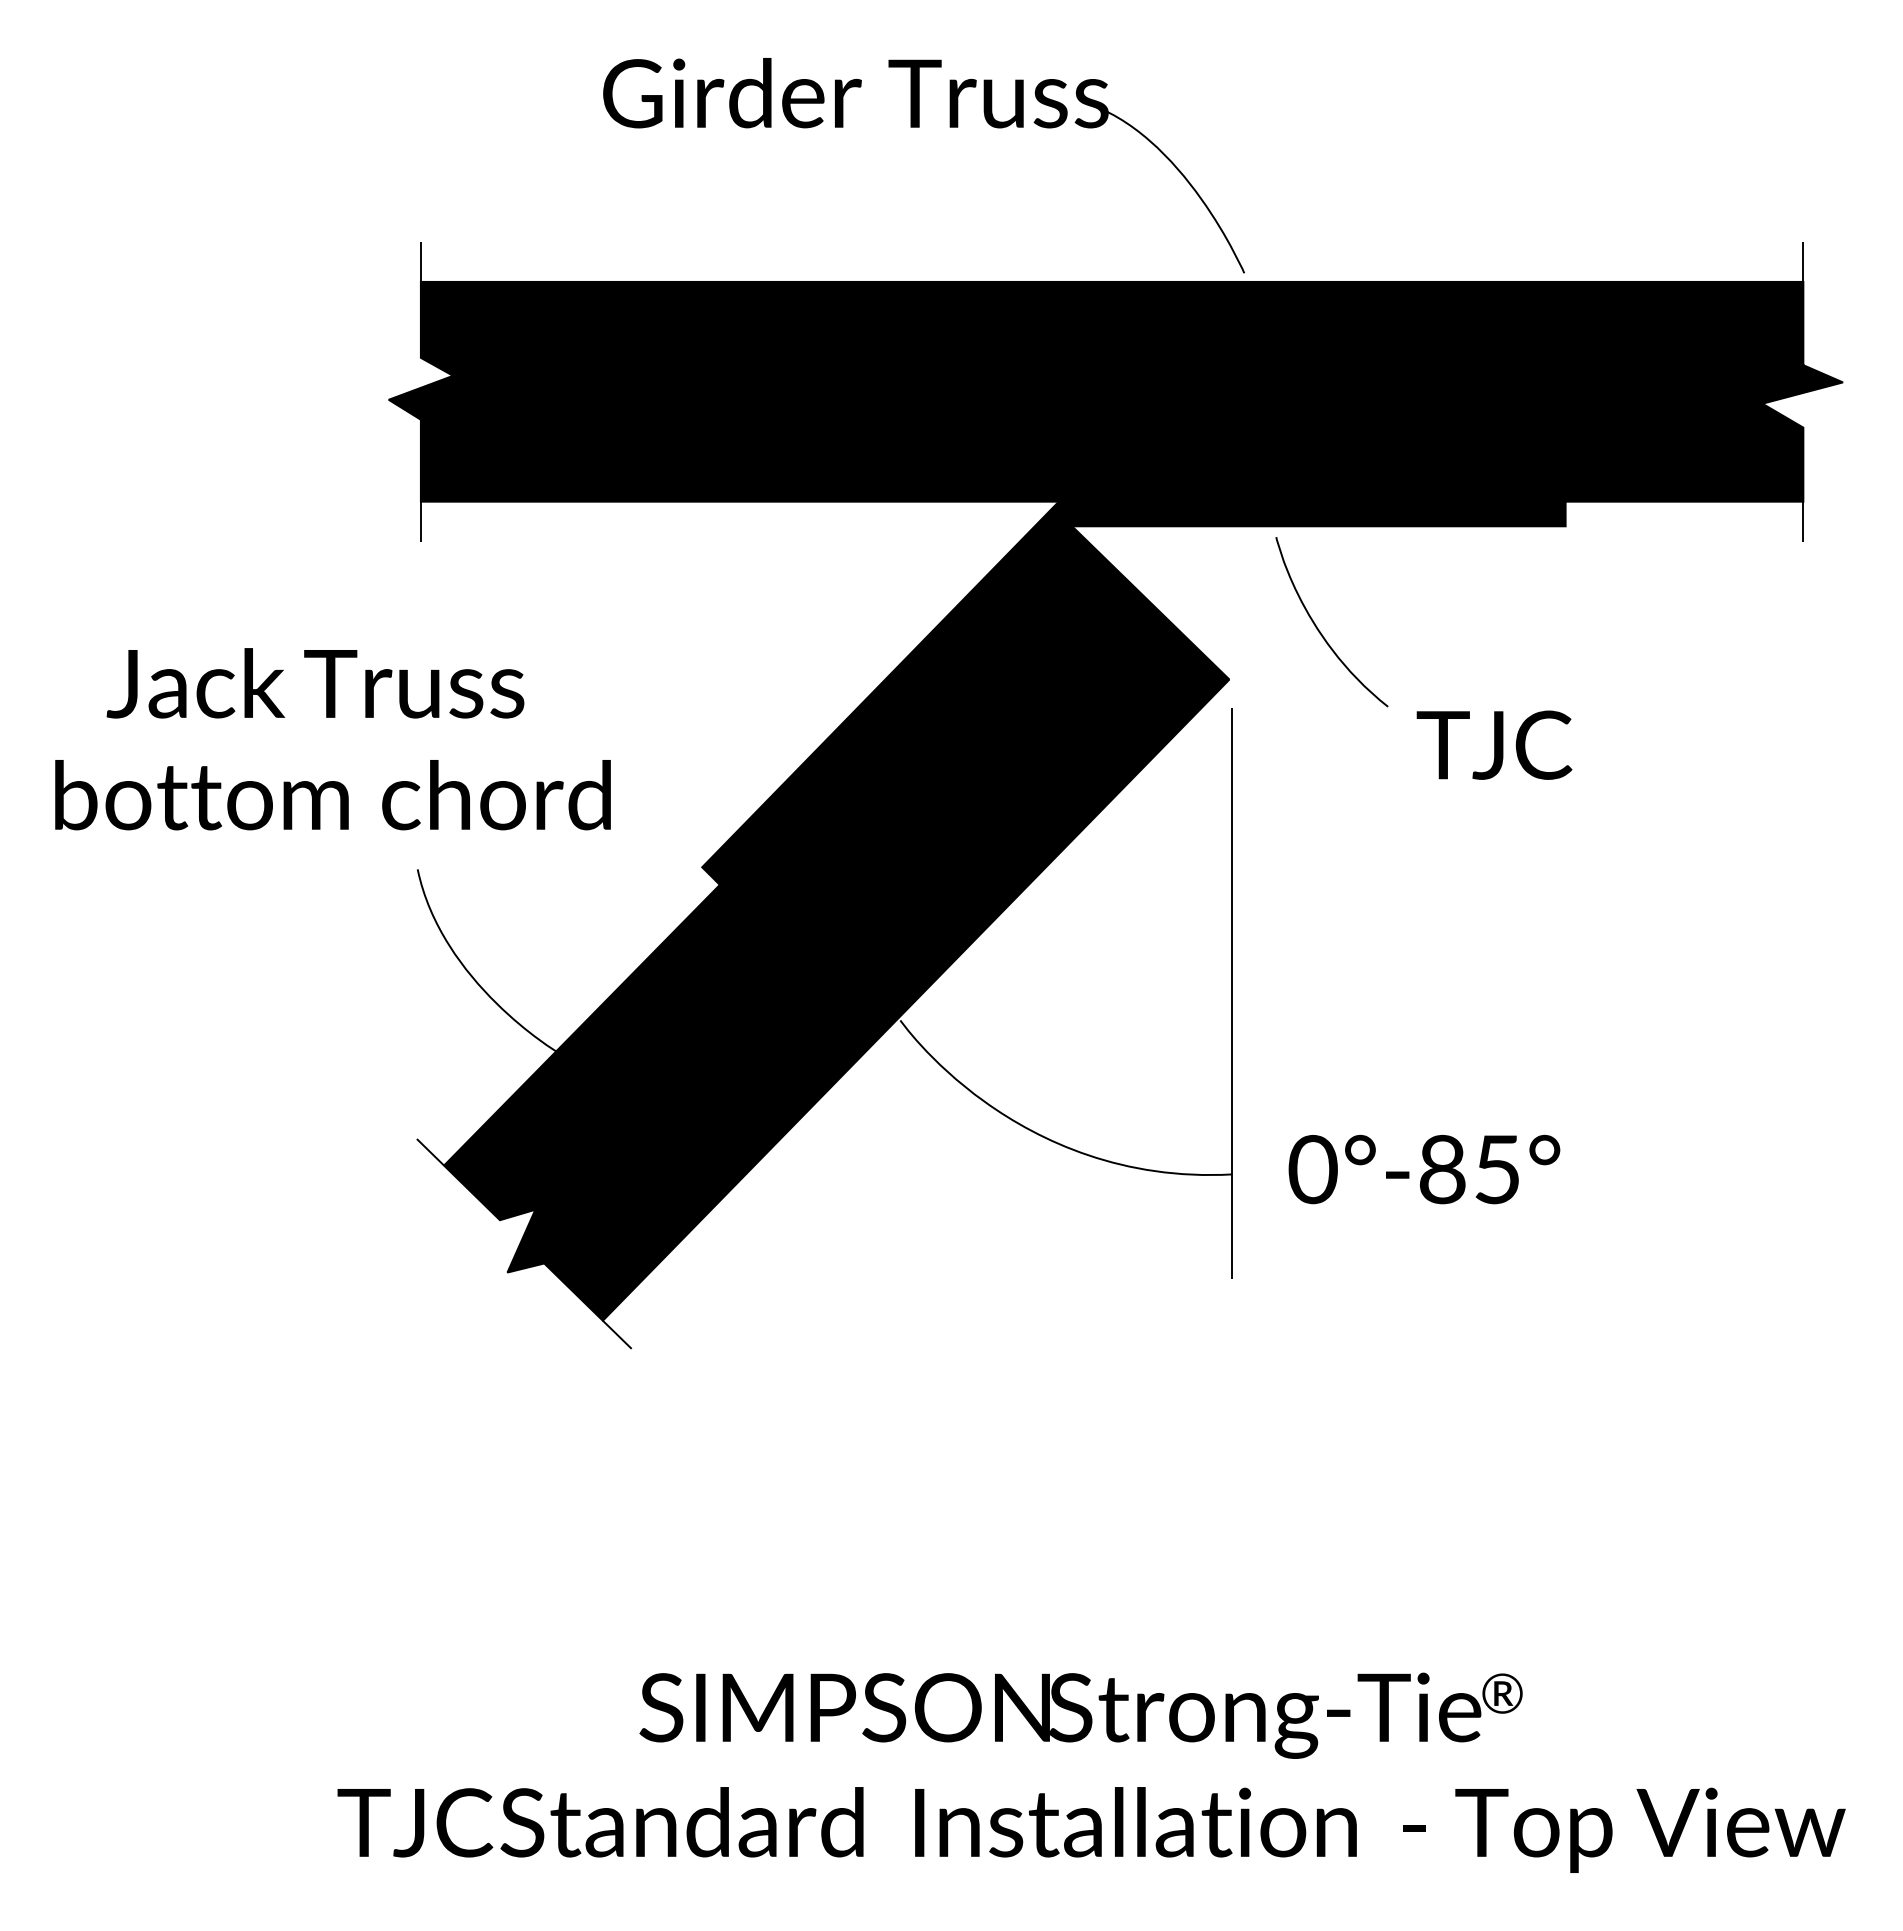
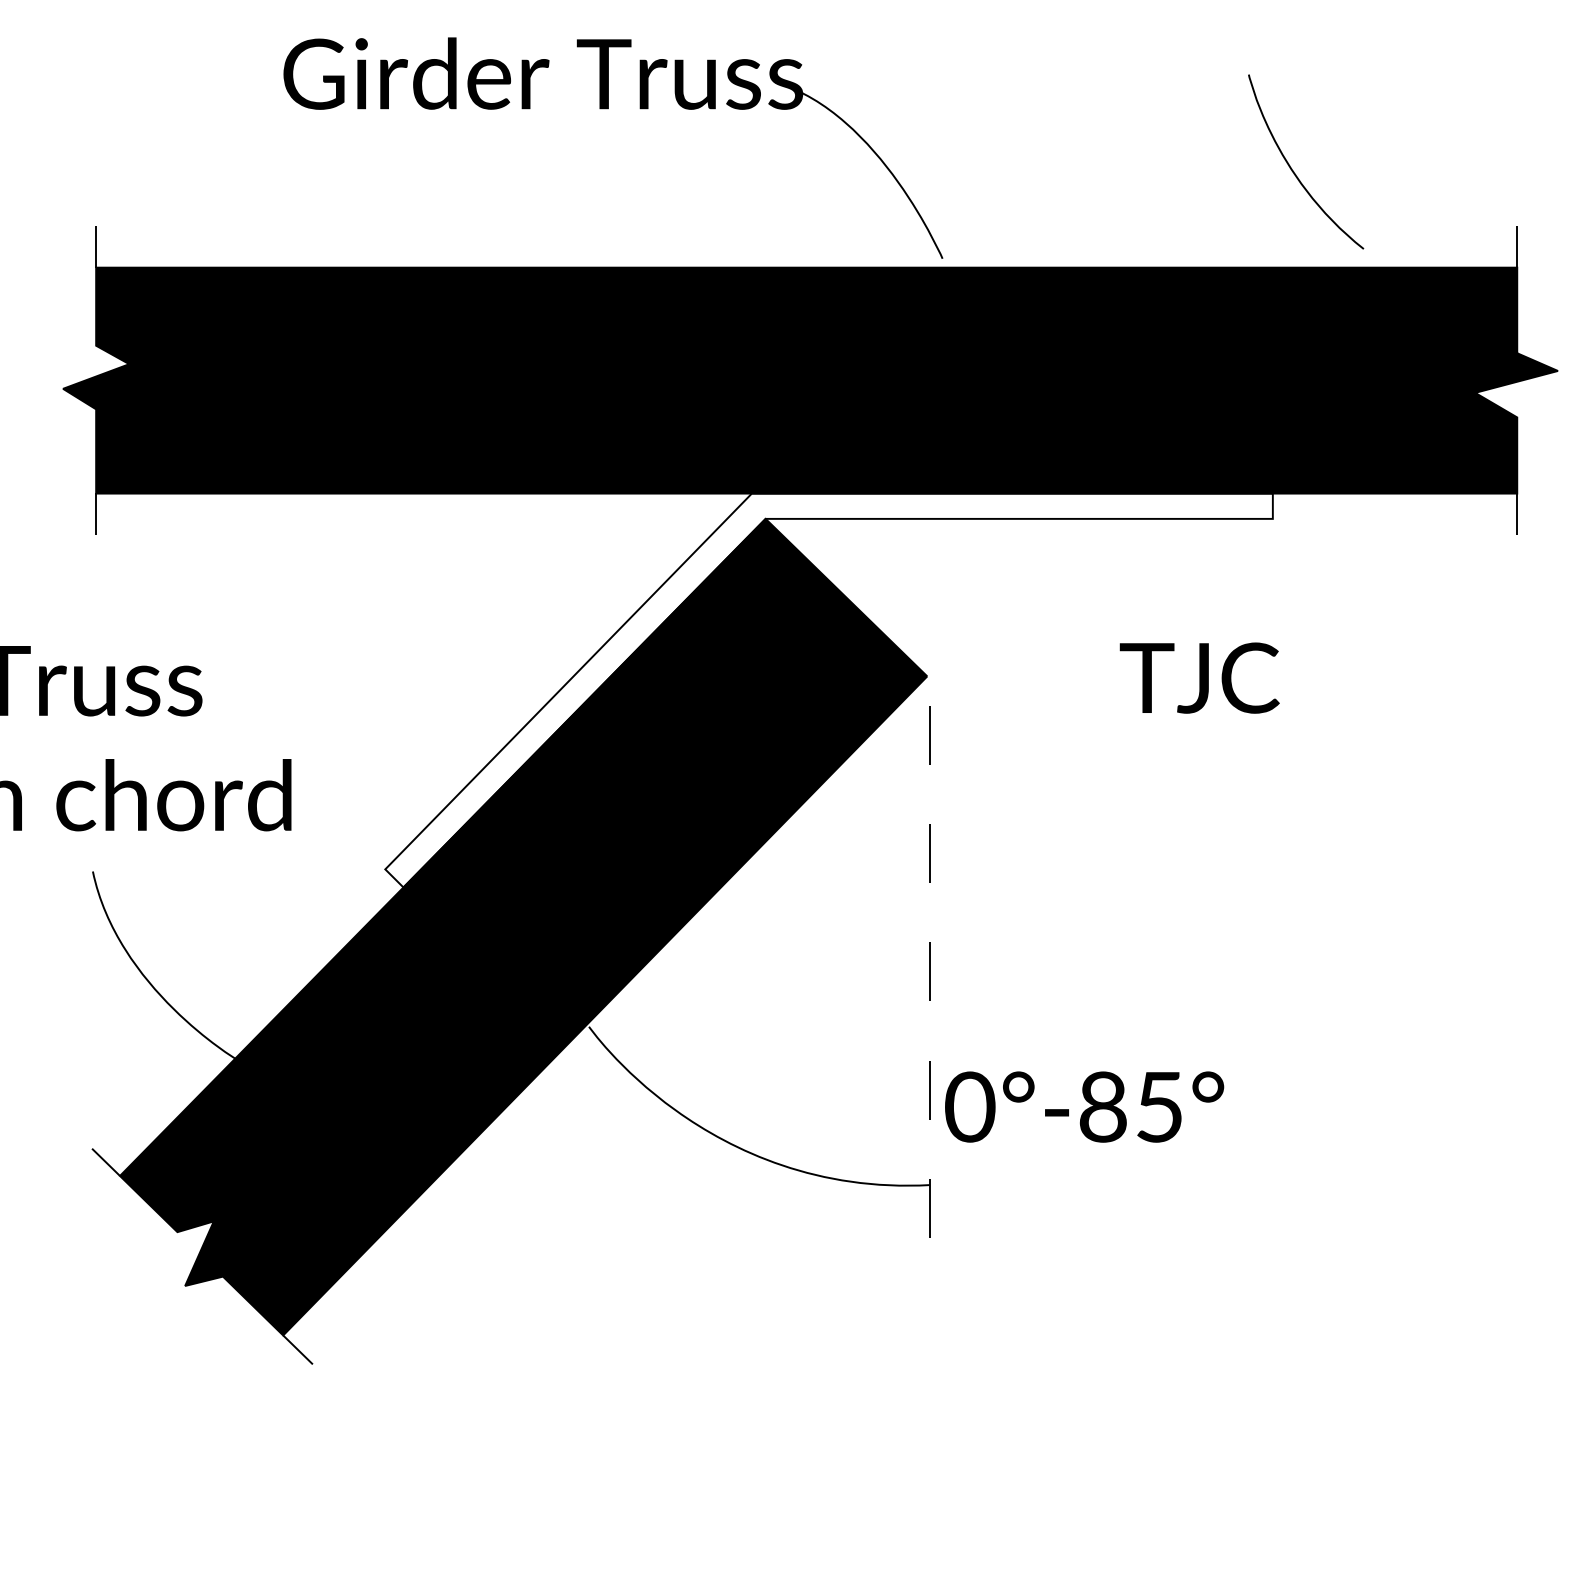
curve: (1319, 629) -> (1293, 169), moved
fill: (1133, 692) -> (828, 689), removed
text: (1494, 744) -> (1199, 677), moved
line: (1232, 993) -> (930, 999), solid -> dashed
text: (1424, 1169) -> (1084, 1107), moved

